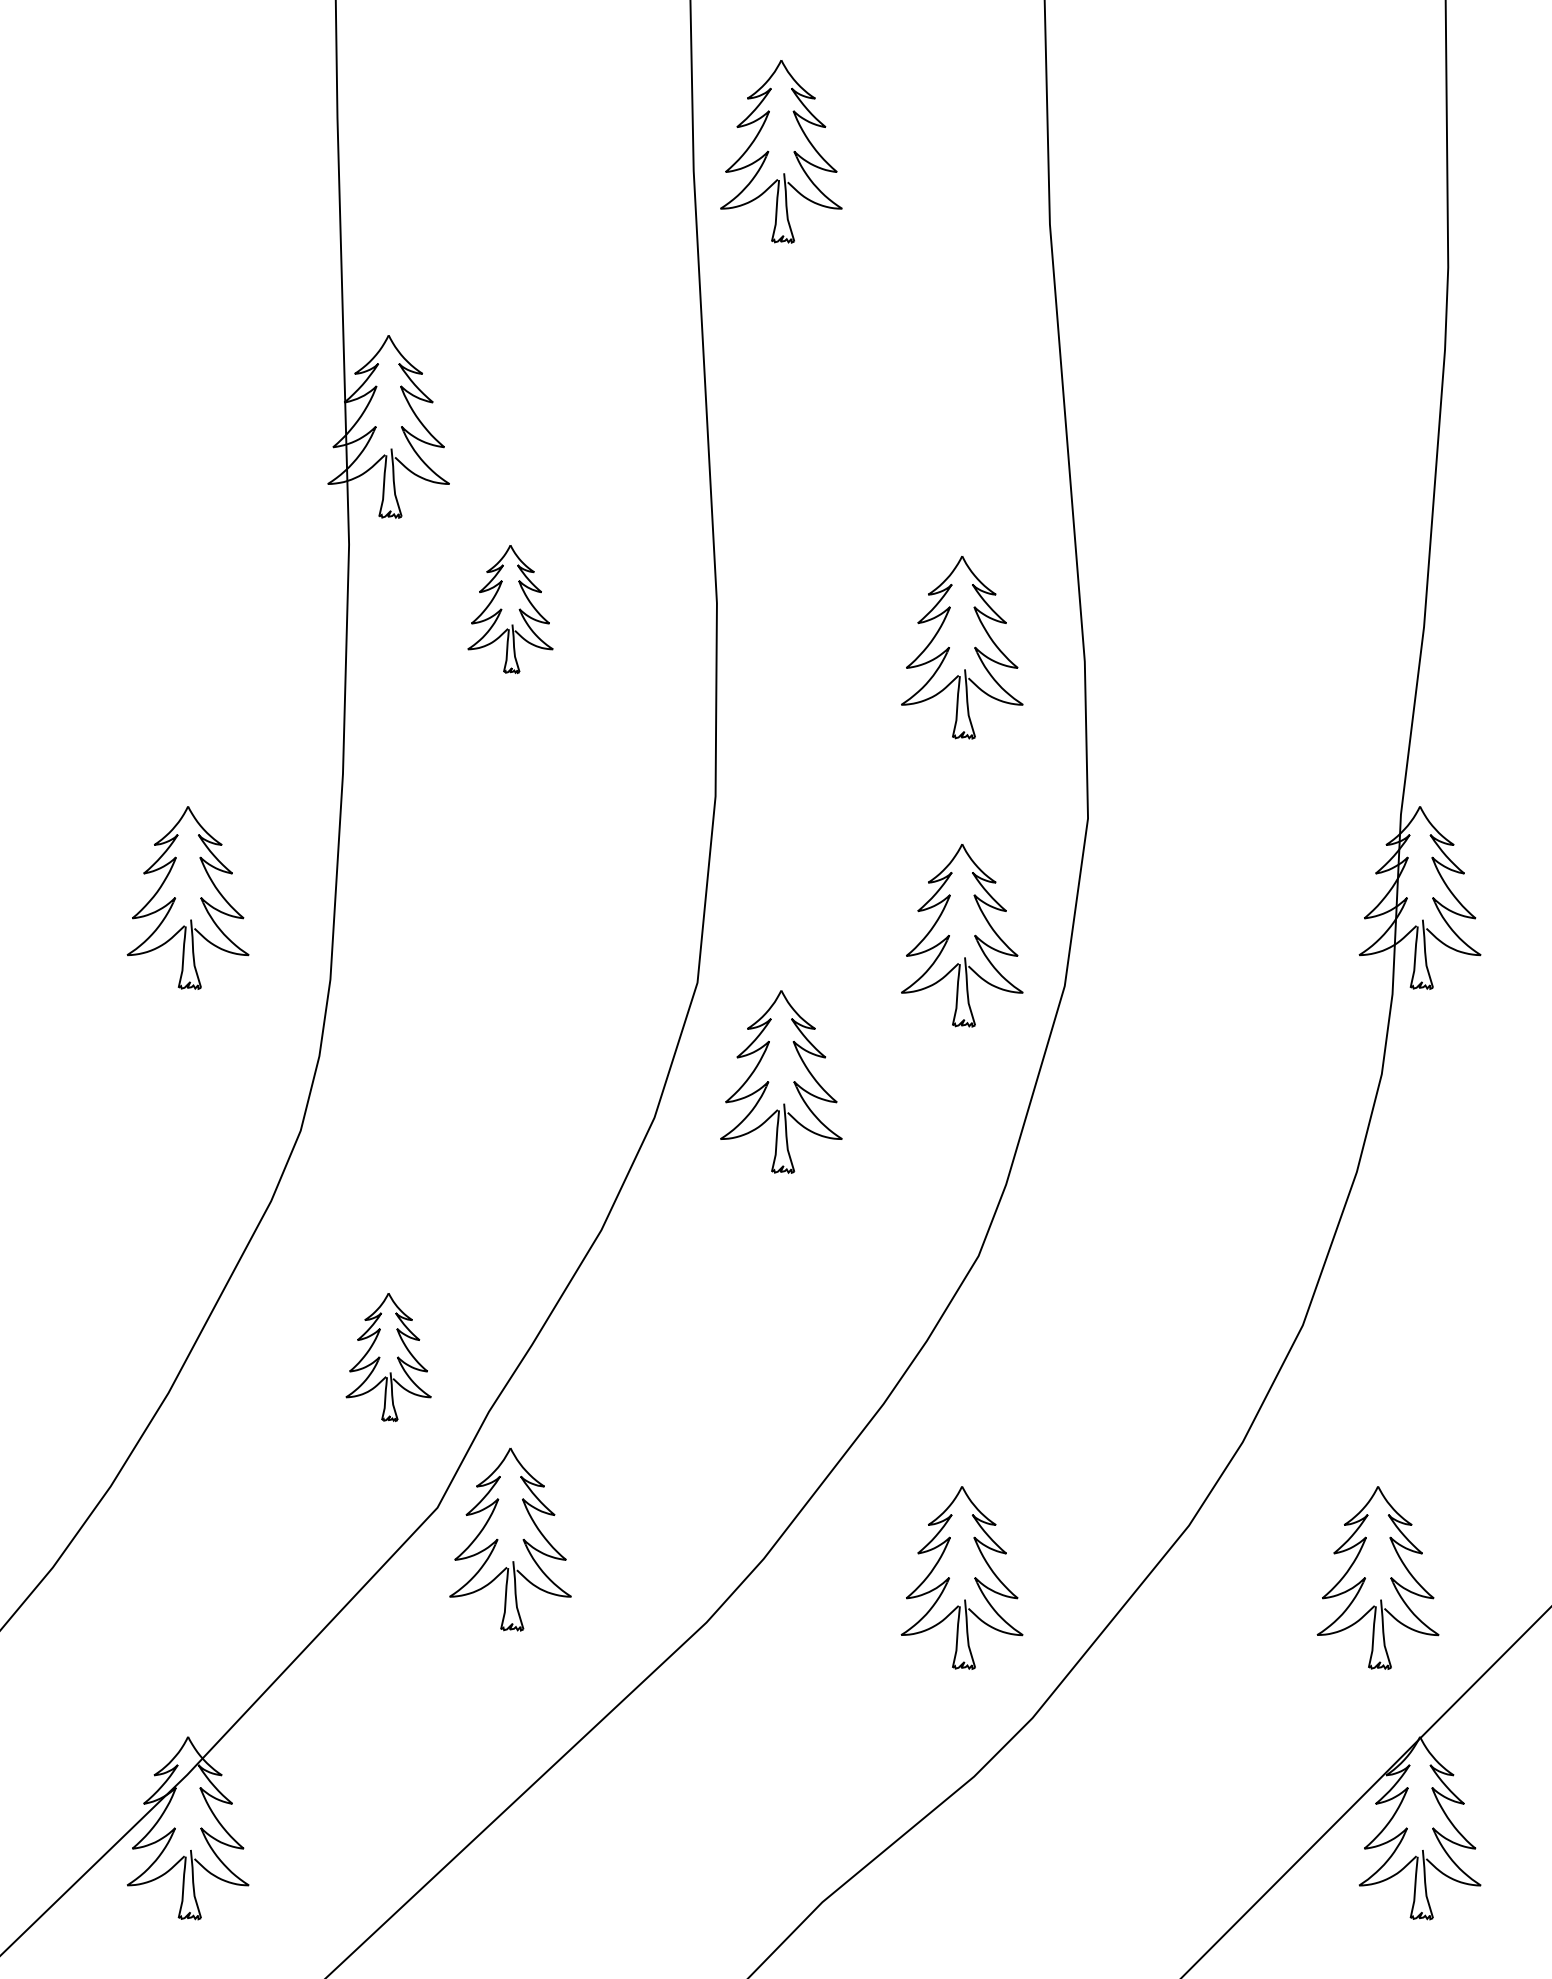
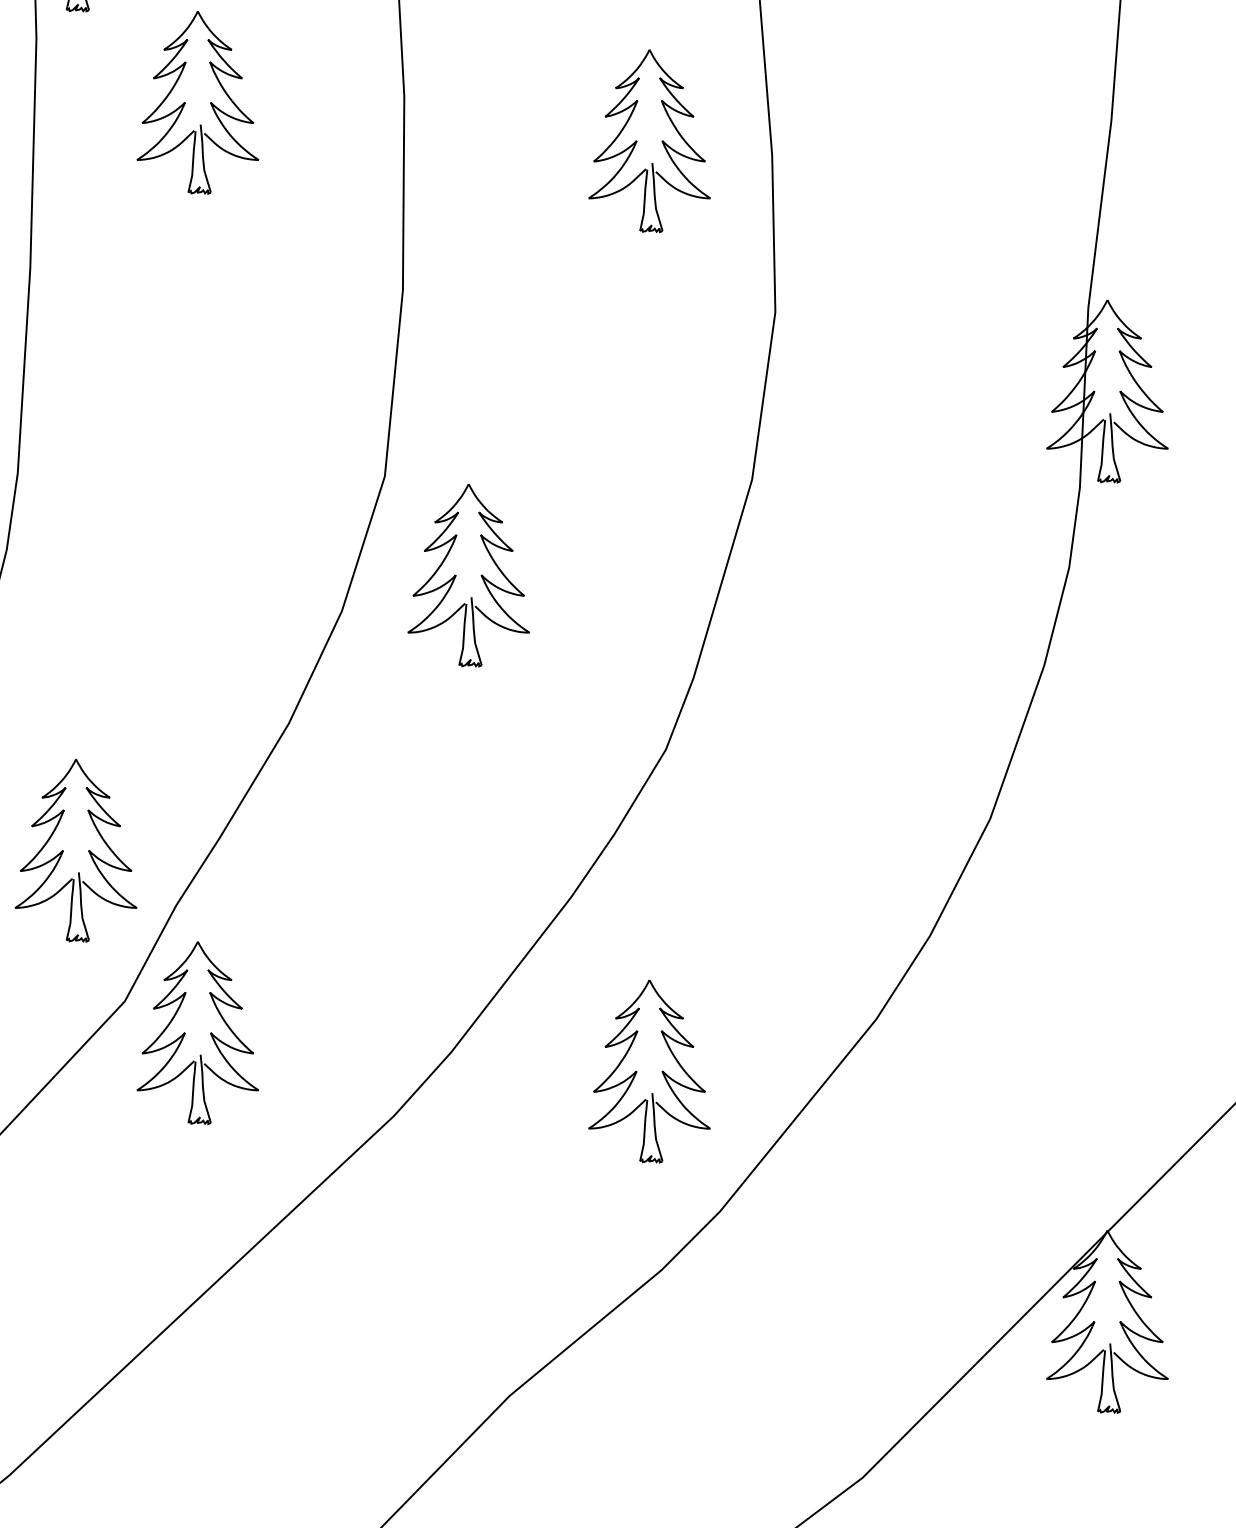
part: (510, 609) -> (197, 103), size x1.43
part: (974, 935) -> (661, 429), removed
part: (388, 1357) -> (75, 851), size x1.43
part: (1365, 1577) -> (1052, 1071), removed

